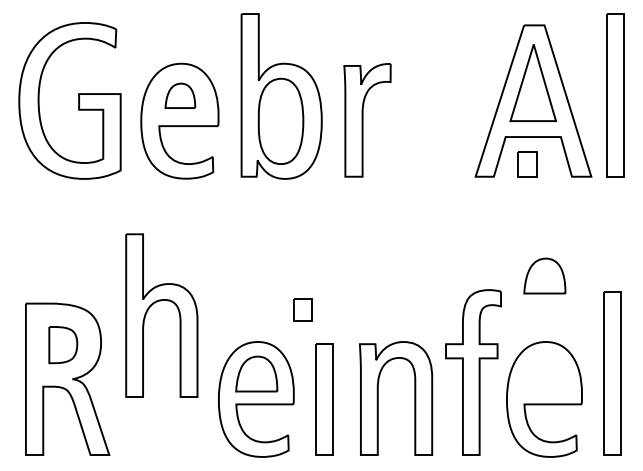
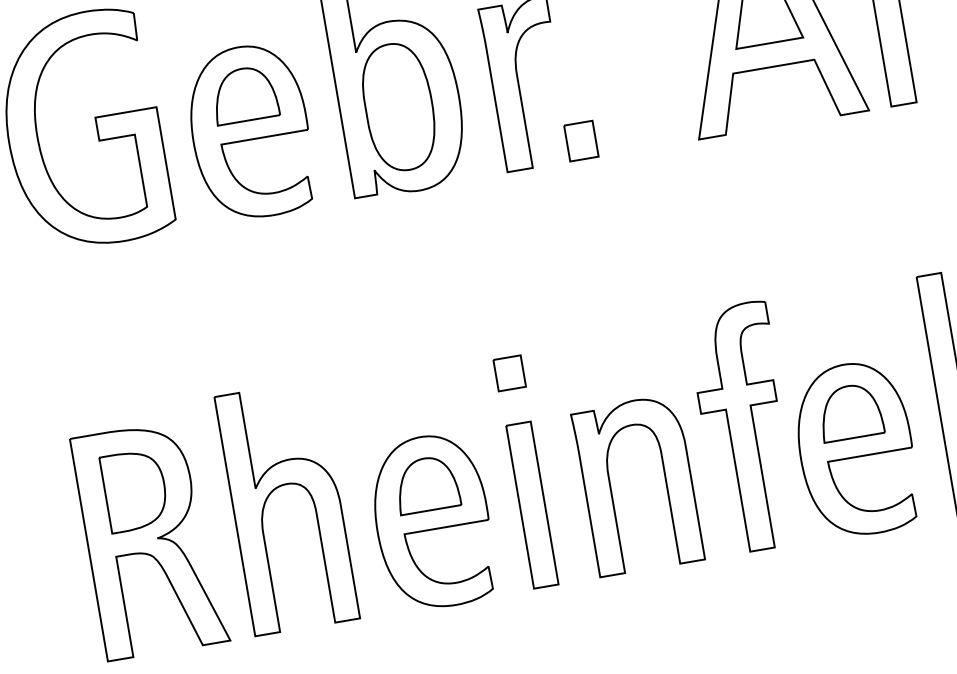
part: (180, 95) -> (244, 94), size x1.43
part: (527, 164) -> (581, 141), moved
part: (544, 275) -> (849, 411), moved
part: (155, 303) -> (274, 491), moved
part: (302, 309) -> (508, 372), moved
part: (63, 344) -> (135, 489), size x1.43

